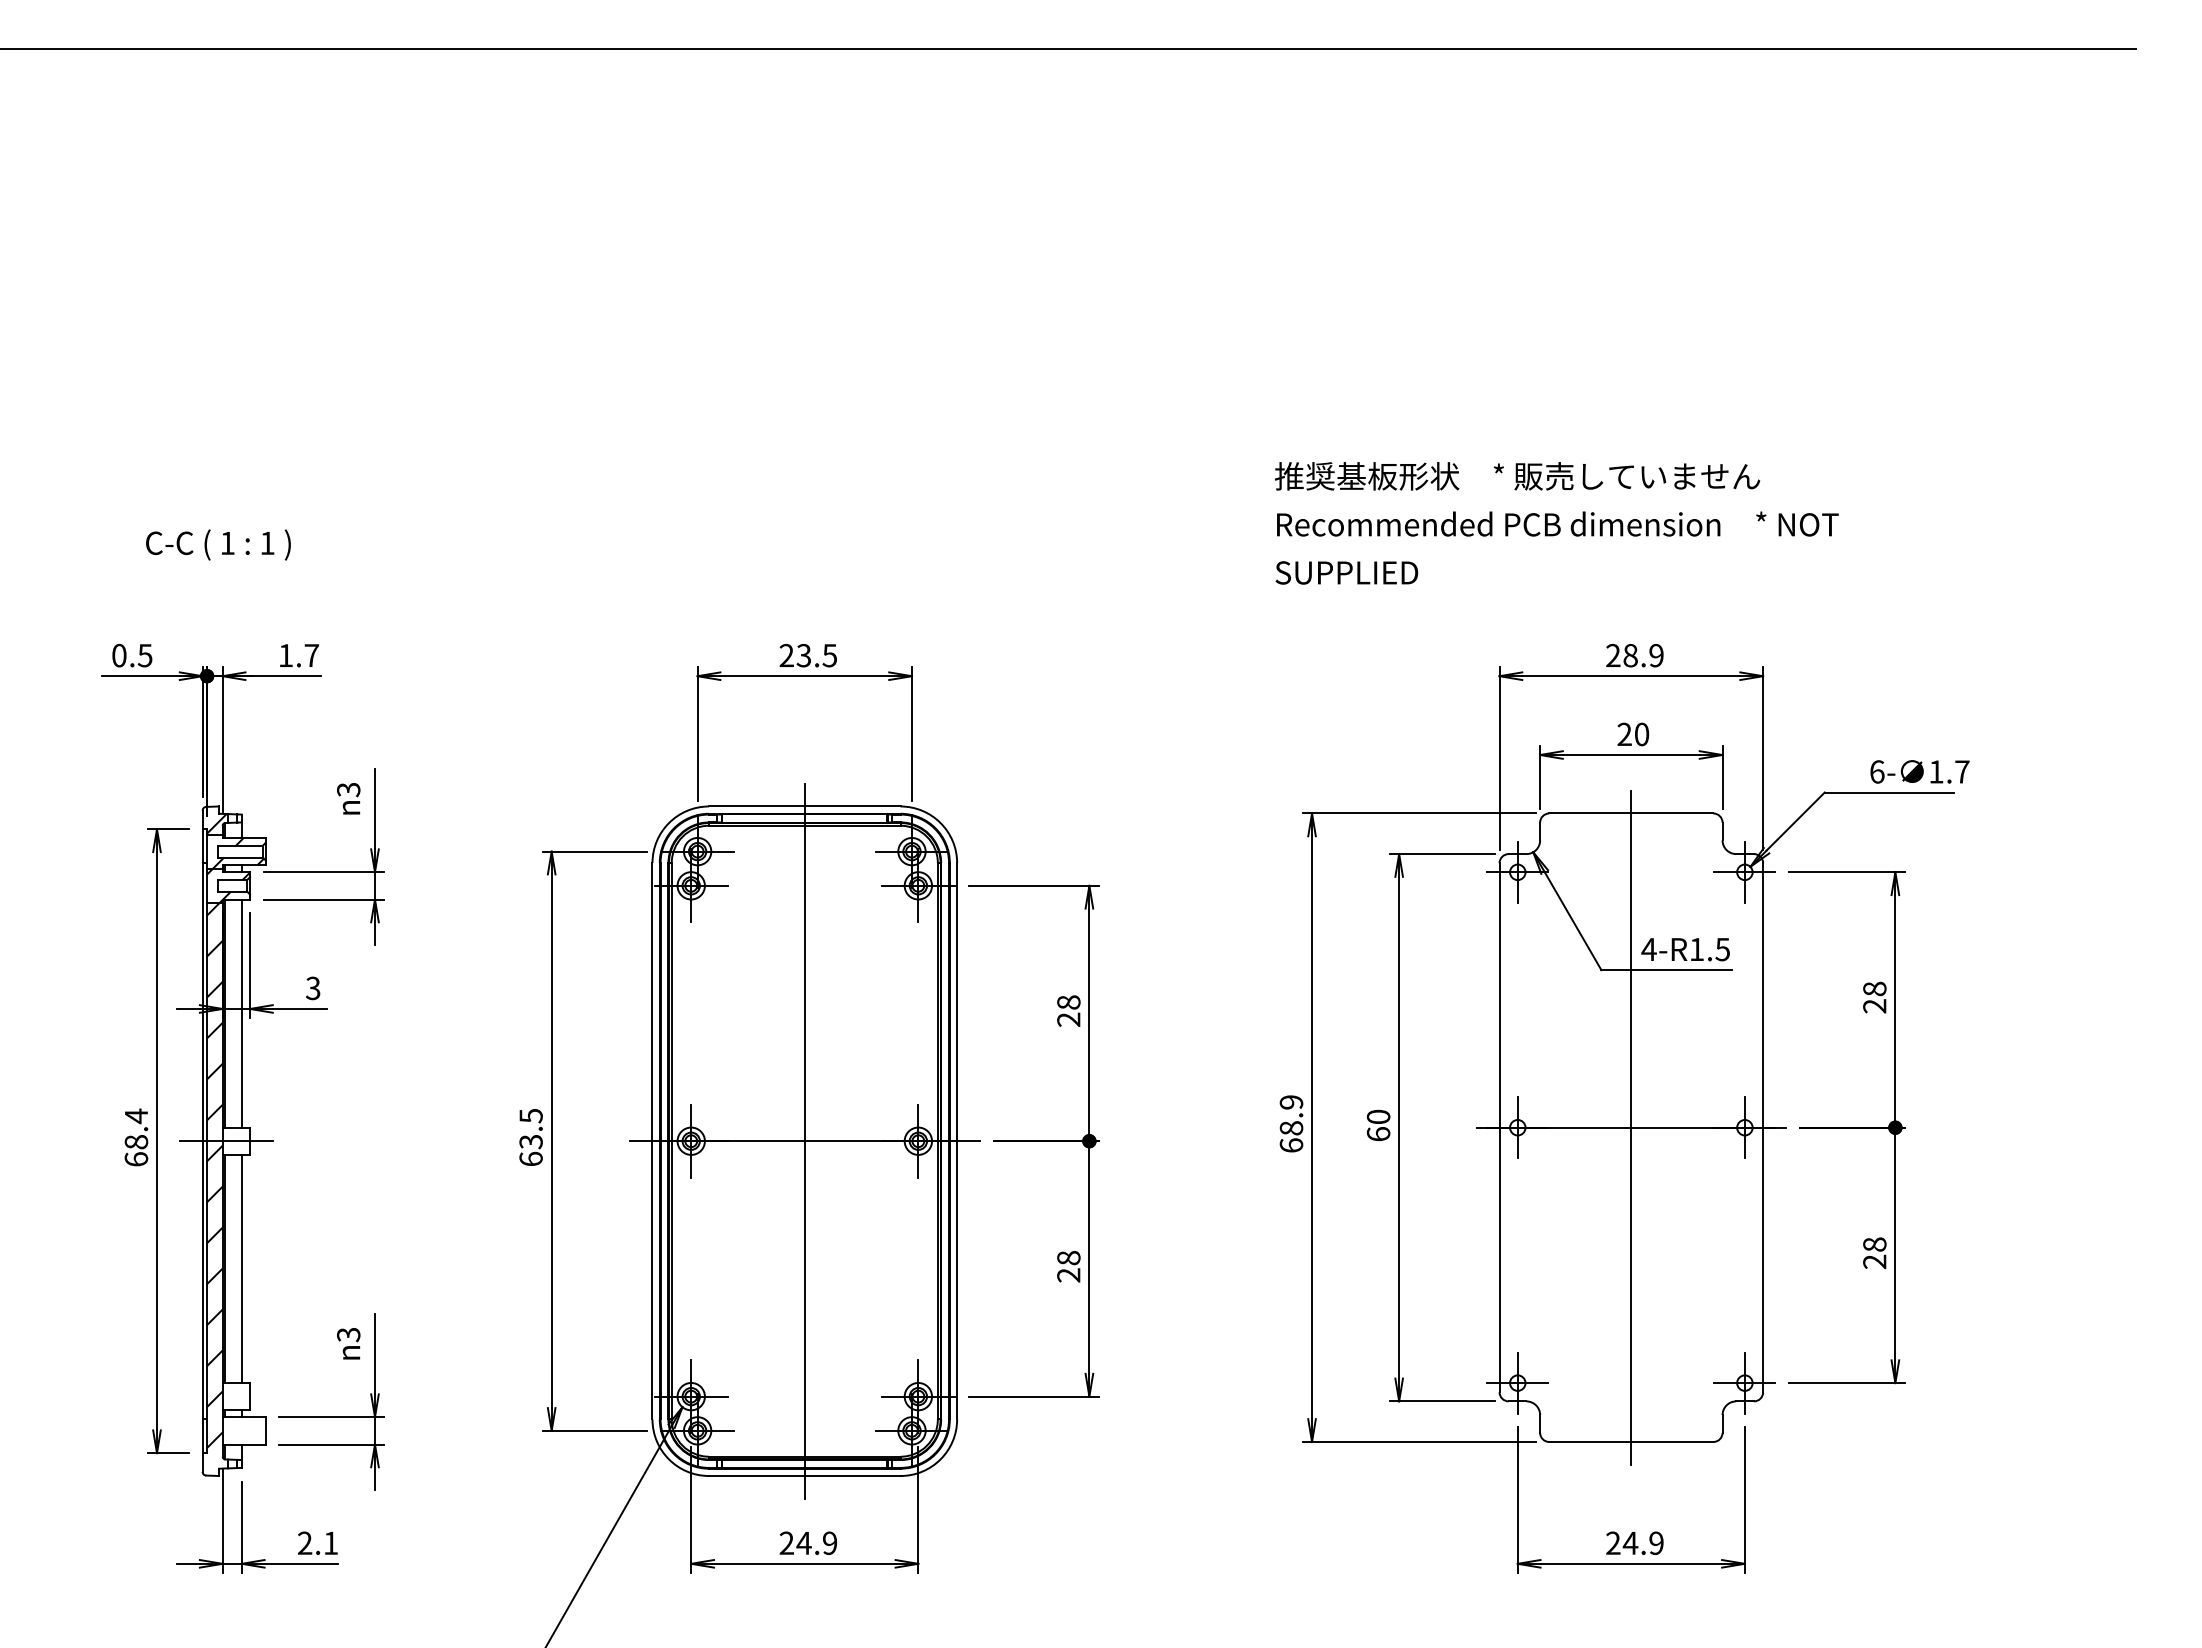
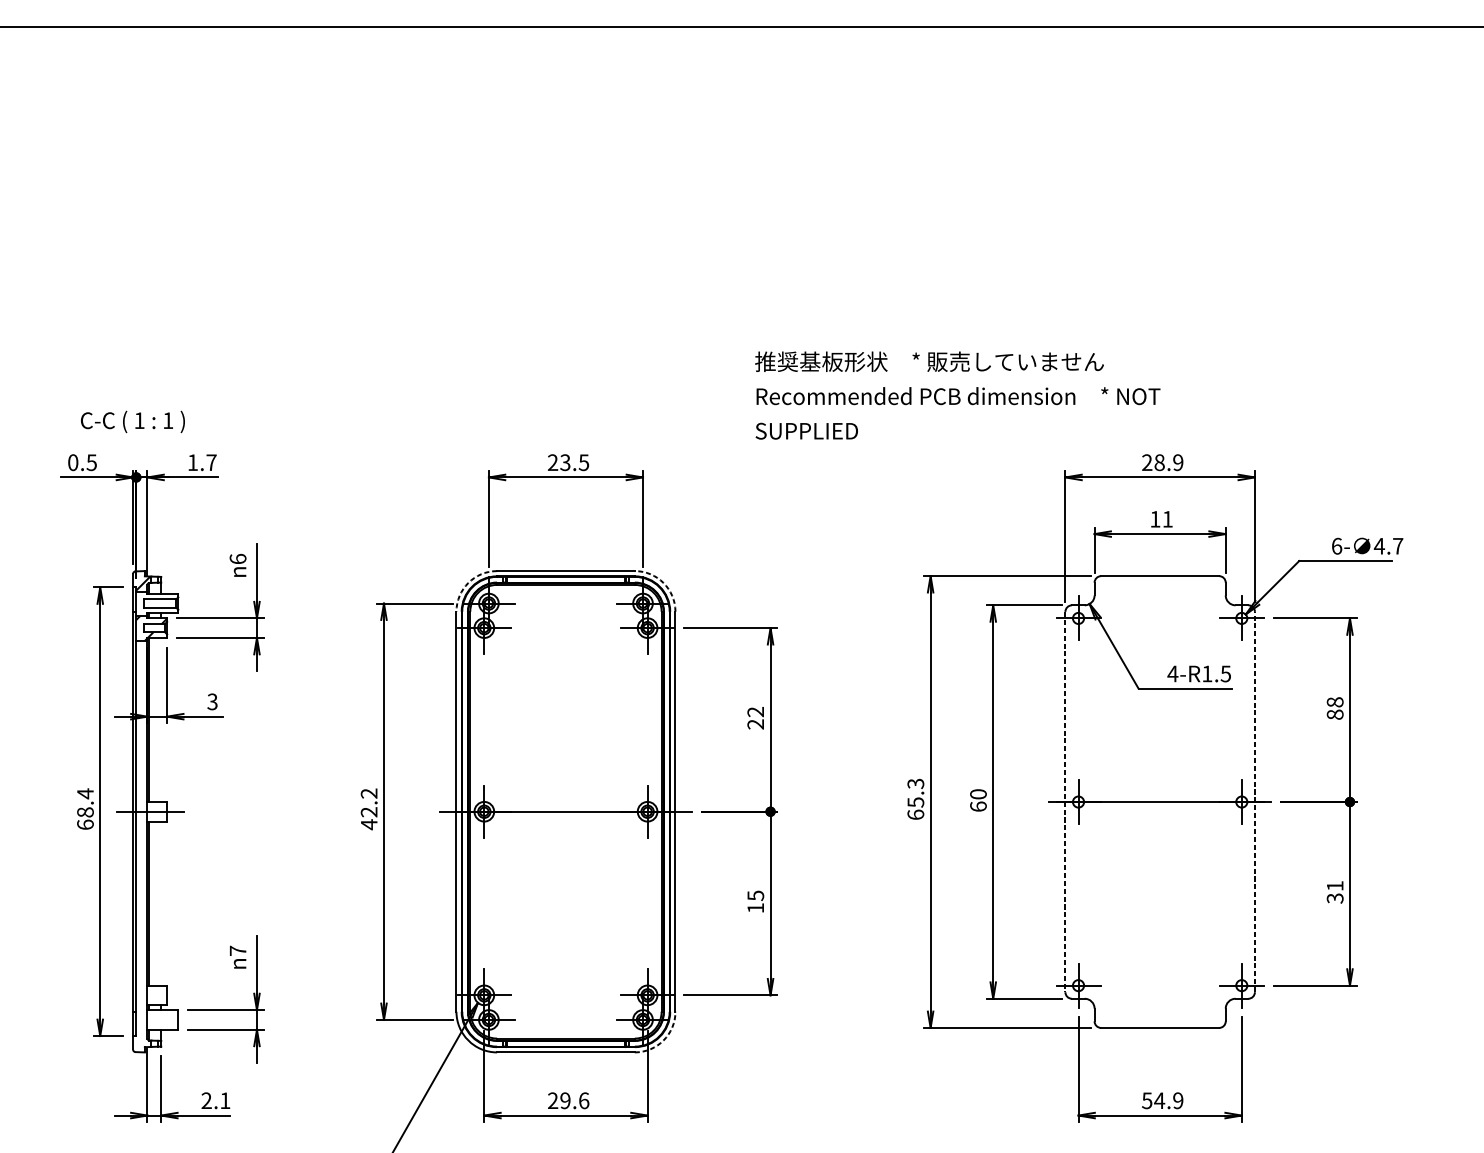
text: (1556, 523) -> (957, 395), moved
text: (218, 544) -> (132, 421), moved
text: (1633, 734) -> (1161, 519), 20 -> 11
text: (1936, 771) -> (1379, 545), 1.7 -> 4.7
text: (348, 789) -> (237, 558), n3 -> n6
arc: (669, 823) -> (468, 583), solid -> dashed
arc: (940, 823) -> (663, 583), solid -> dashed
hatch: (237, 852) -> (158, 604), removed
text: (1068, 1002) -> (755, 712), 28 -> 22
text: (1874, 1006) -> (1334, 714), 28 -> 88
line: (241, 1013) -> (161, 719), removed
text: (1291, 1115) -> (915, 793), 68.9 -> 65.3
line: (1499, 1127) -> (1065, 801), solid -> dashed
line: (1631, 1127) -> (1160, 801), removed
line: (1763, 1127) -> (1255, 801), solid -> dashed
text: (530, 1137) -> (368, 809), 63.5 -> 42.2
line: (804, 1140) -> (565, 811), removed
hatch: (217, 1185) -> (143, 843), removed
text: (1874, 1253) -> (1334, 892), 28 -> 31
text: (1068, 1266) -> (755, 901), 28 -> 15
line: (241, 1268) -> (161, 903), removed
text: (348, 1334) -> (237, 950), 3 -> 7
arc: (940, 1459) -> (663, 1040), solid -> dashed
text: (816, 1542) -> (574, 1100), 24.9 -> 29.6
text: (1613, 1542) -> (1147, 1100), 24.9 -> 54.9

